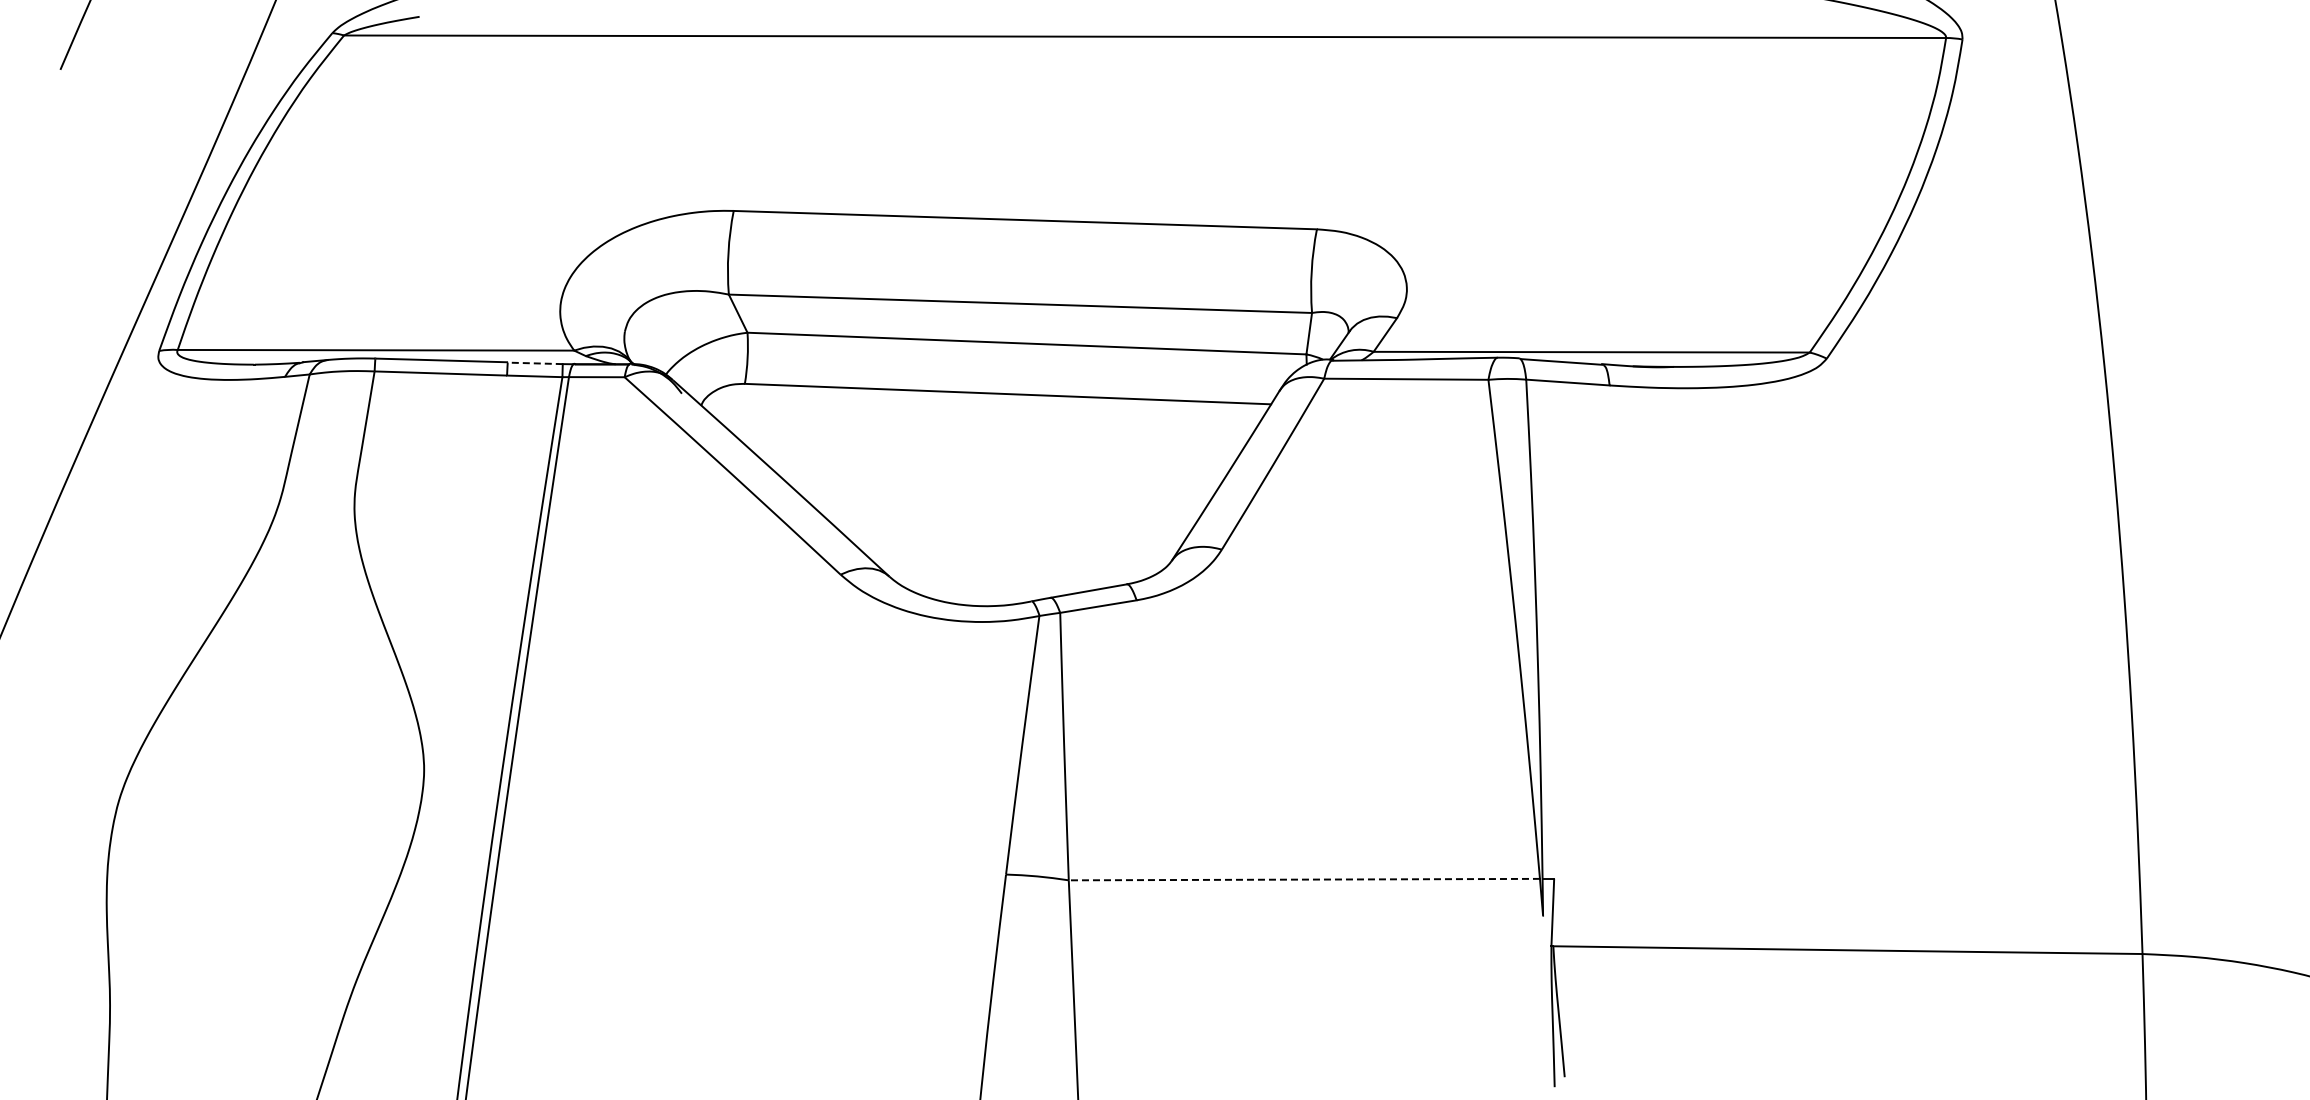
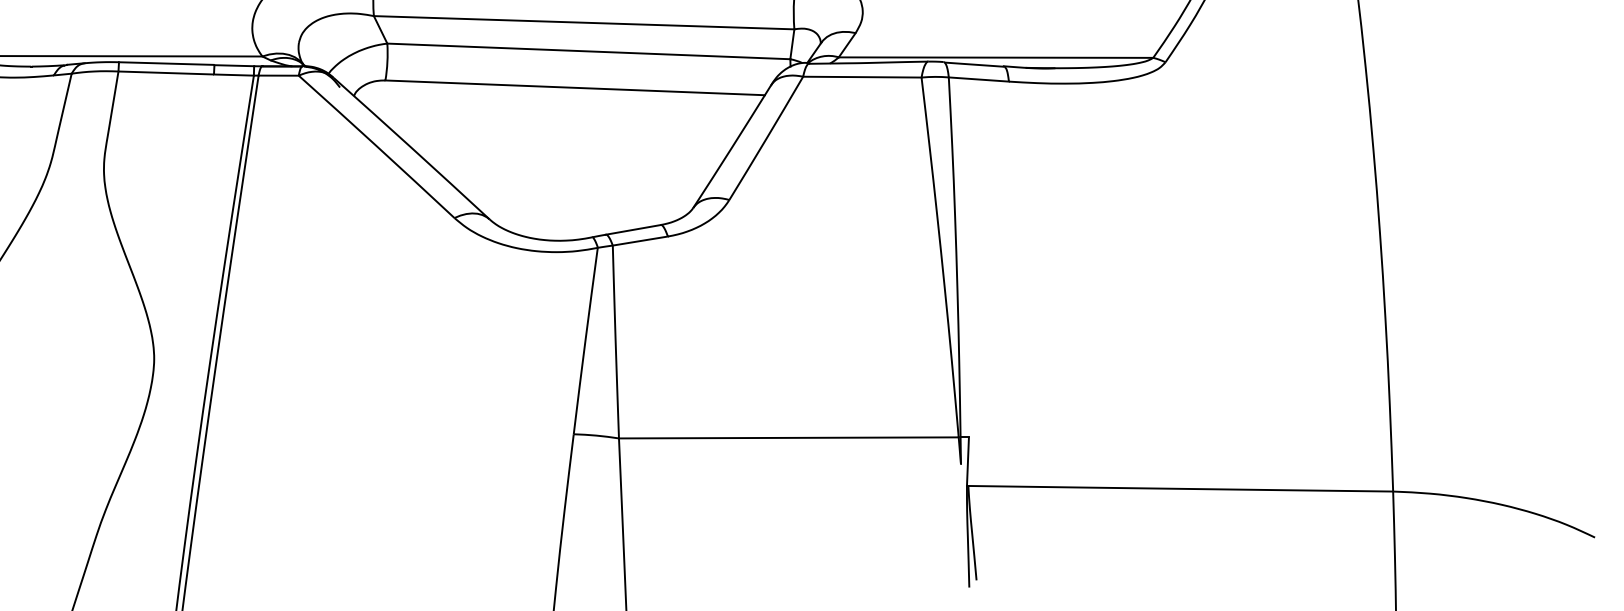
line: (535, 363) -> (234, 65), dashed -> solid
line: (1304, 879) -> (788, 437), dashed -> solid

